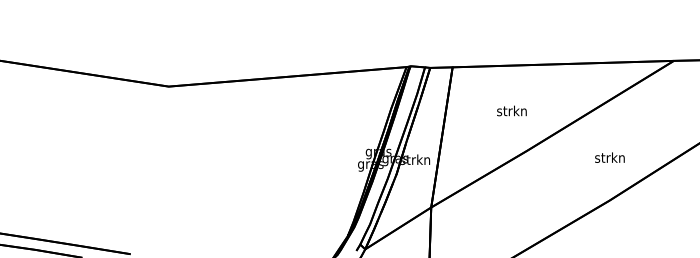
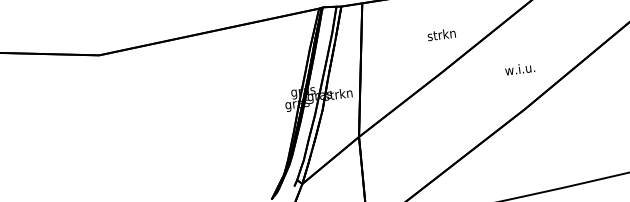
text: (511, 110) -> (441, 34), moved
text: (609, 157) -> (519, 68), strkn -> w.i.u.

